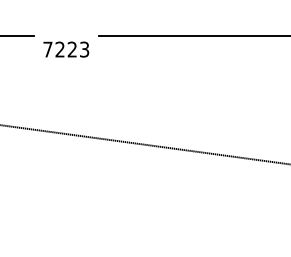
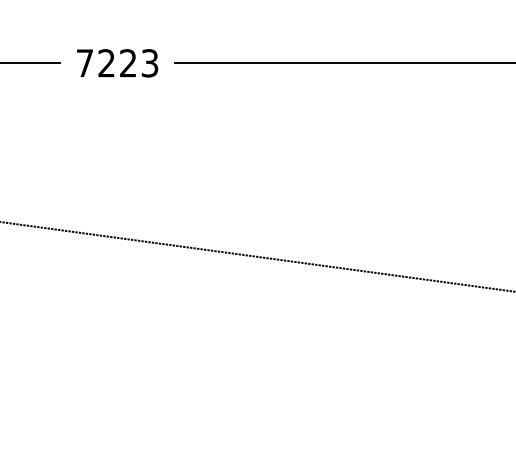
text: (66, 49) -> (117, 63), moved

